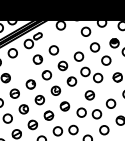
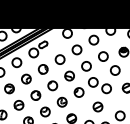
circle: (69, 41) -> (76, 50), added
part: (21, 68) -> (25, 78), added

